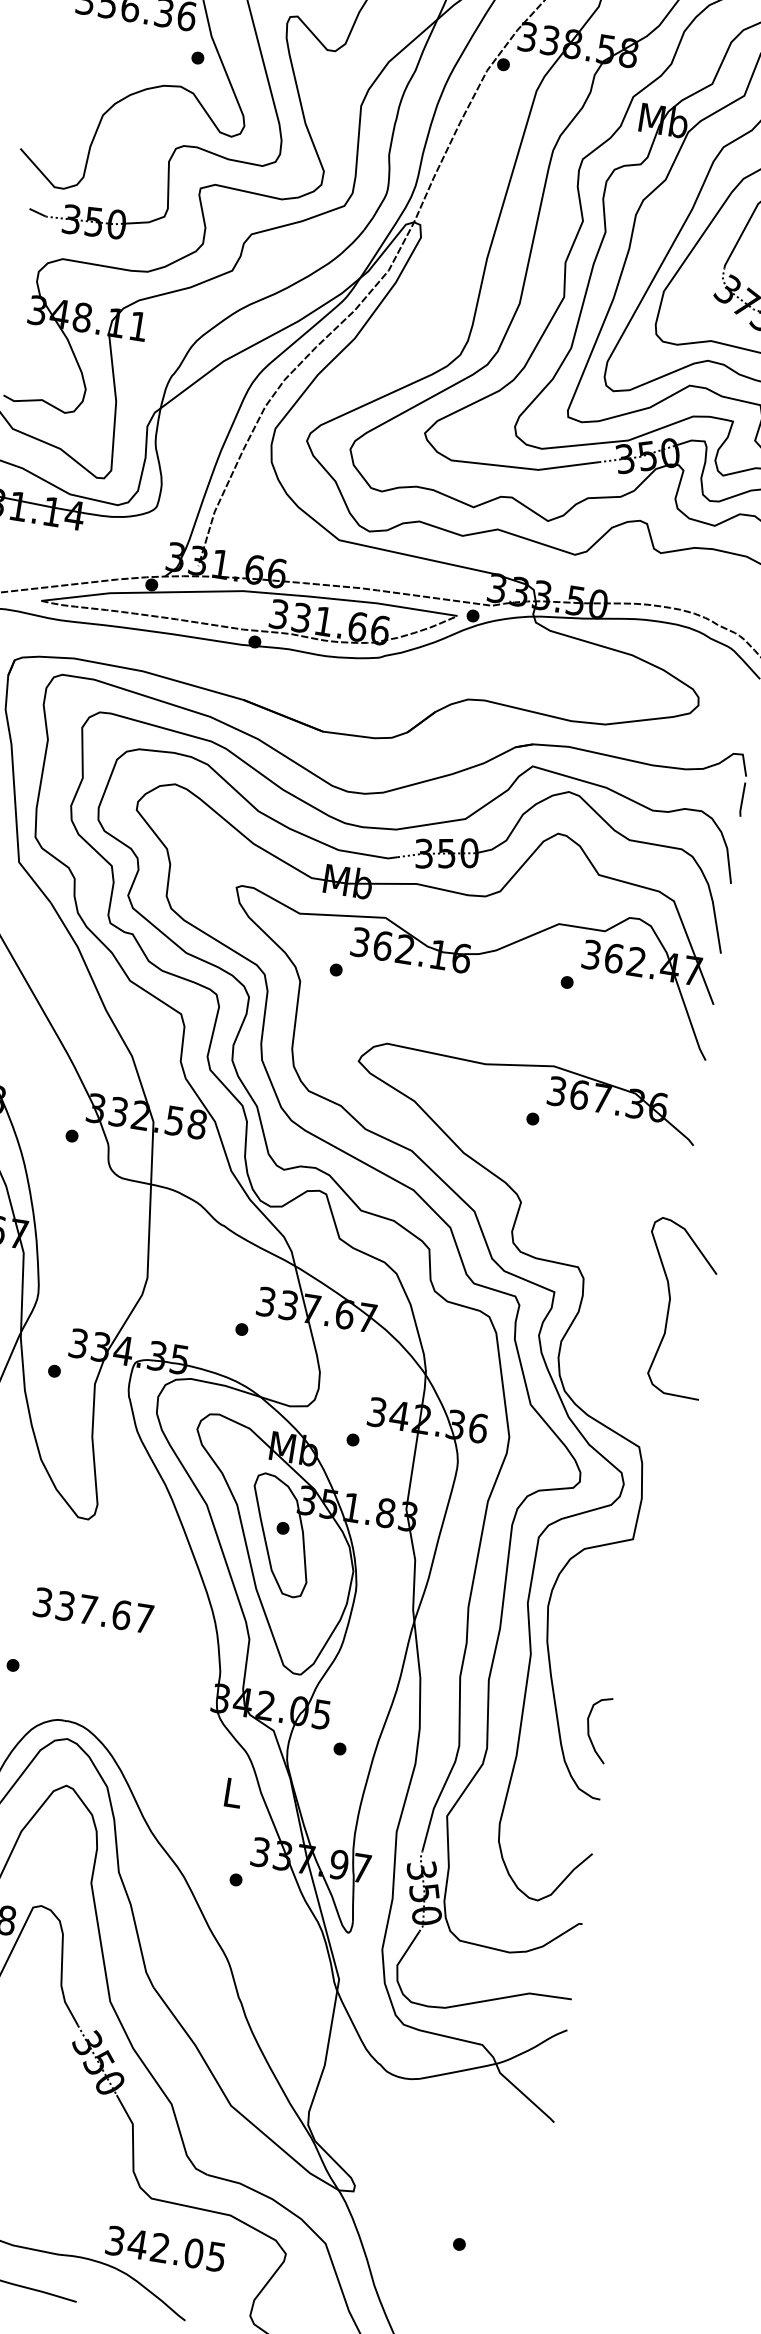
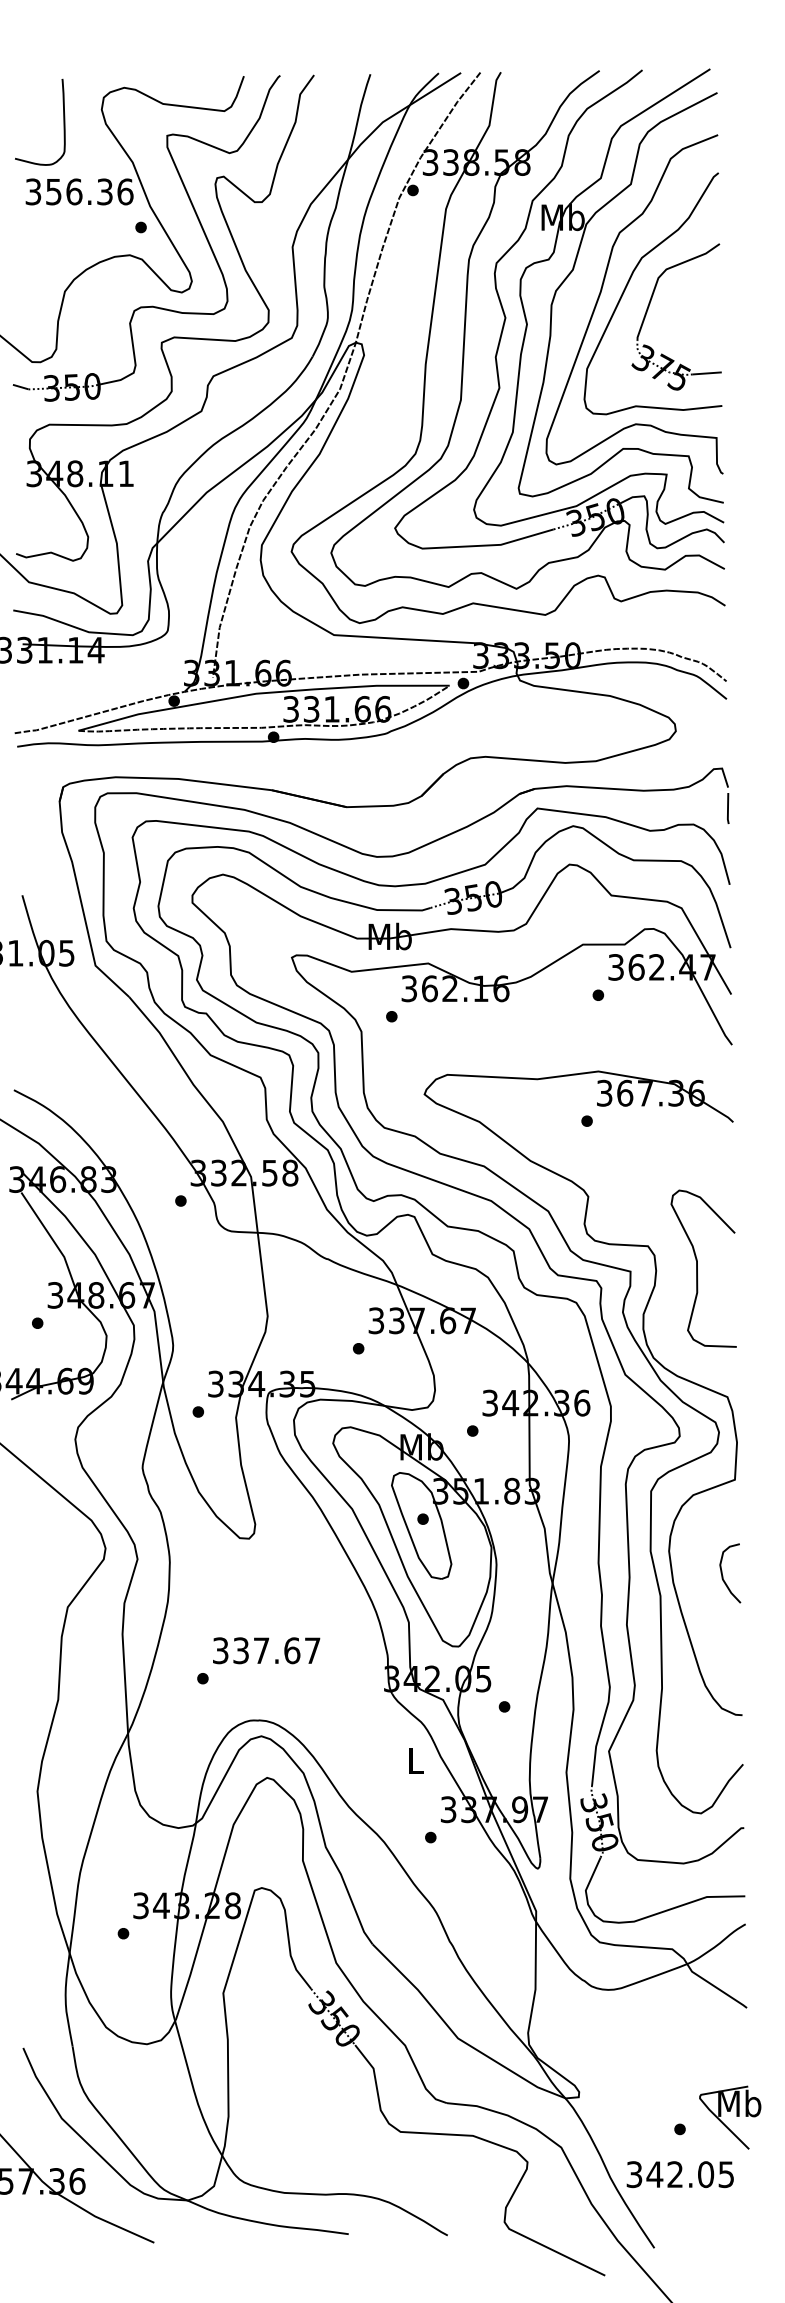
curve: (669, 1306) -> (697, 1268), moved
text: (93, 1610) -> (266, 1650), moved
curve: (589, 1730) -> (723, 1575), moved
part: (517, 2240) -> (730, 2117), added
text: (164, 2248) -> (679, 2174), moved

